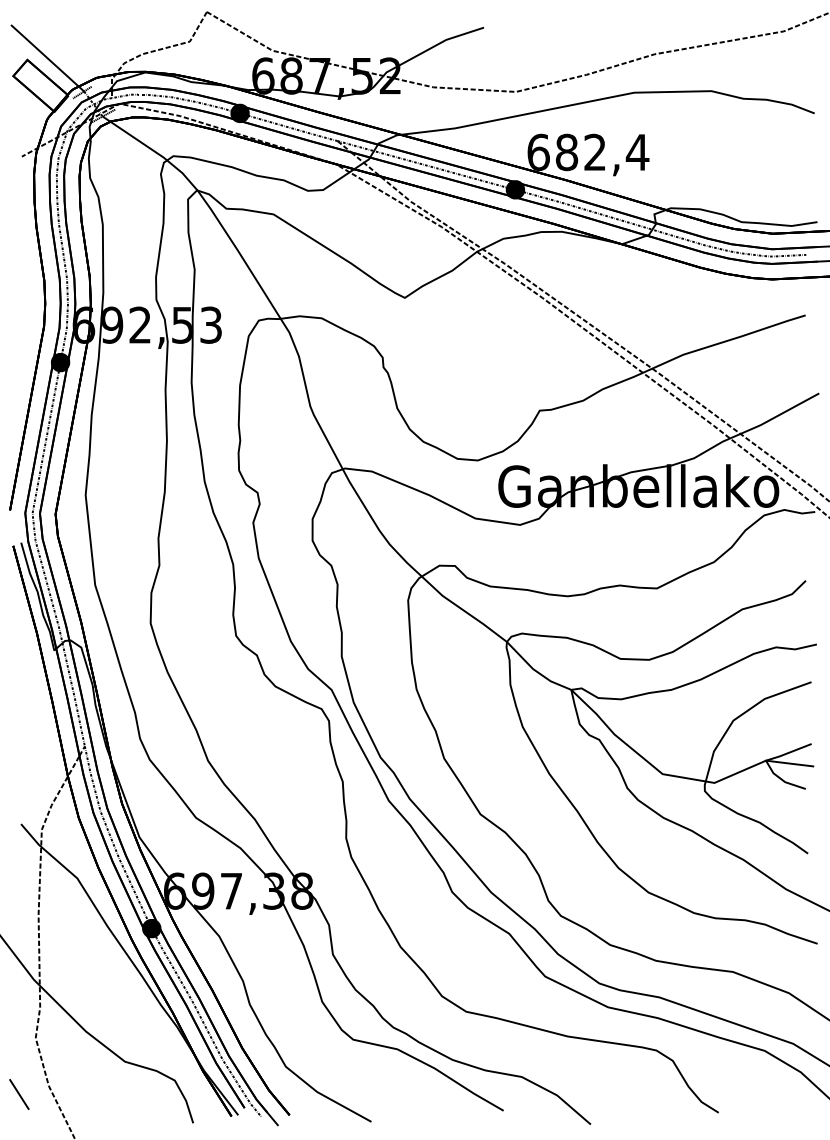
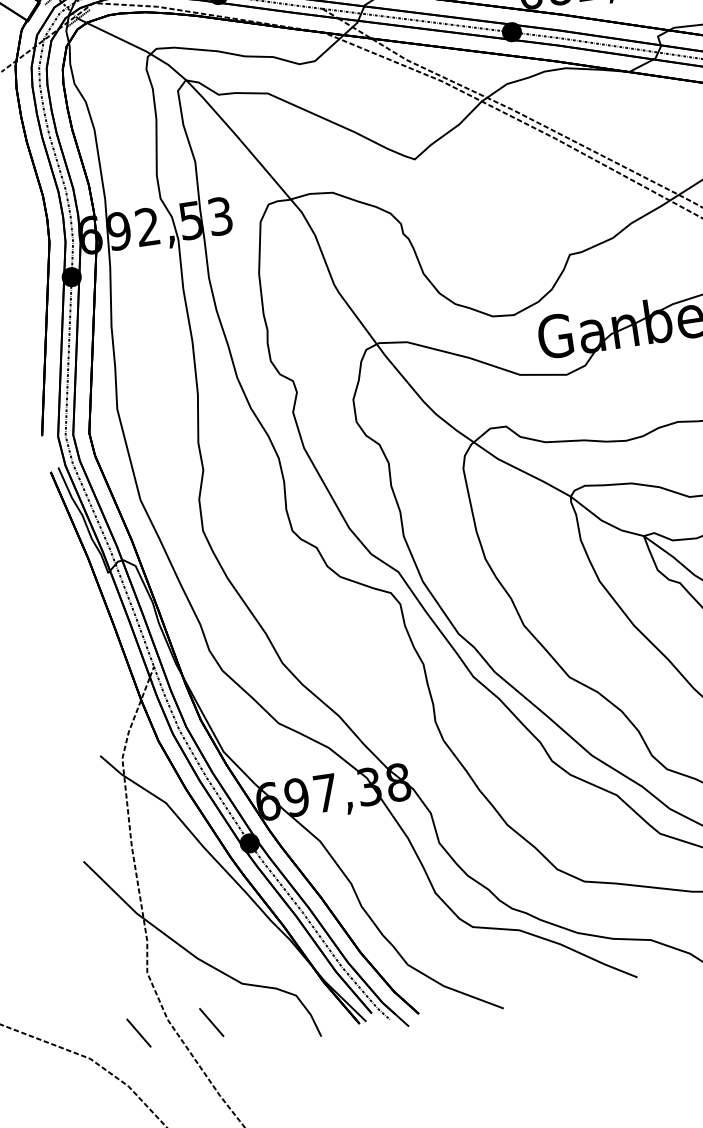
line: (90, 1094) -> (211, 1022), added

